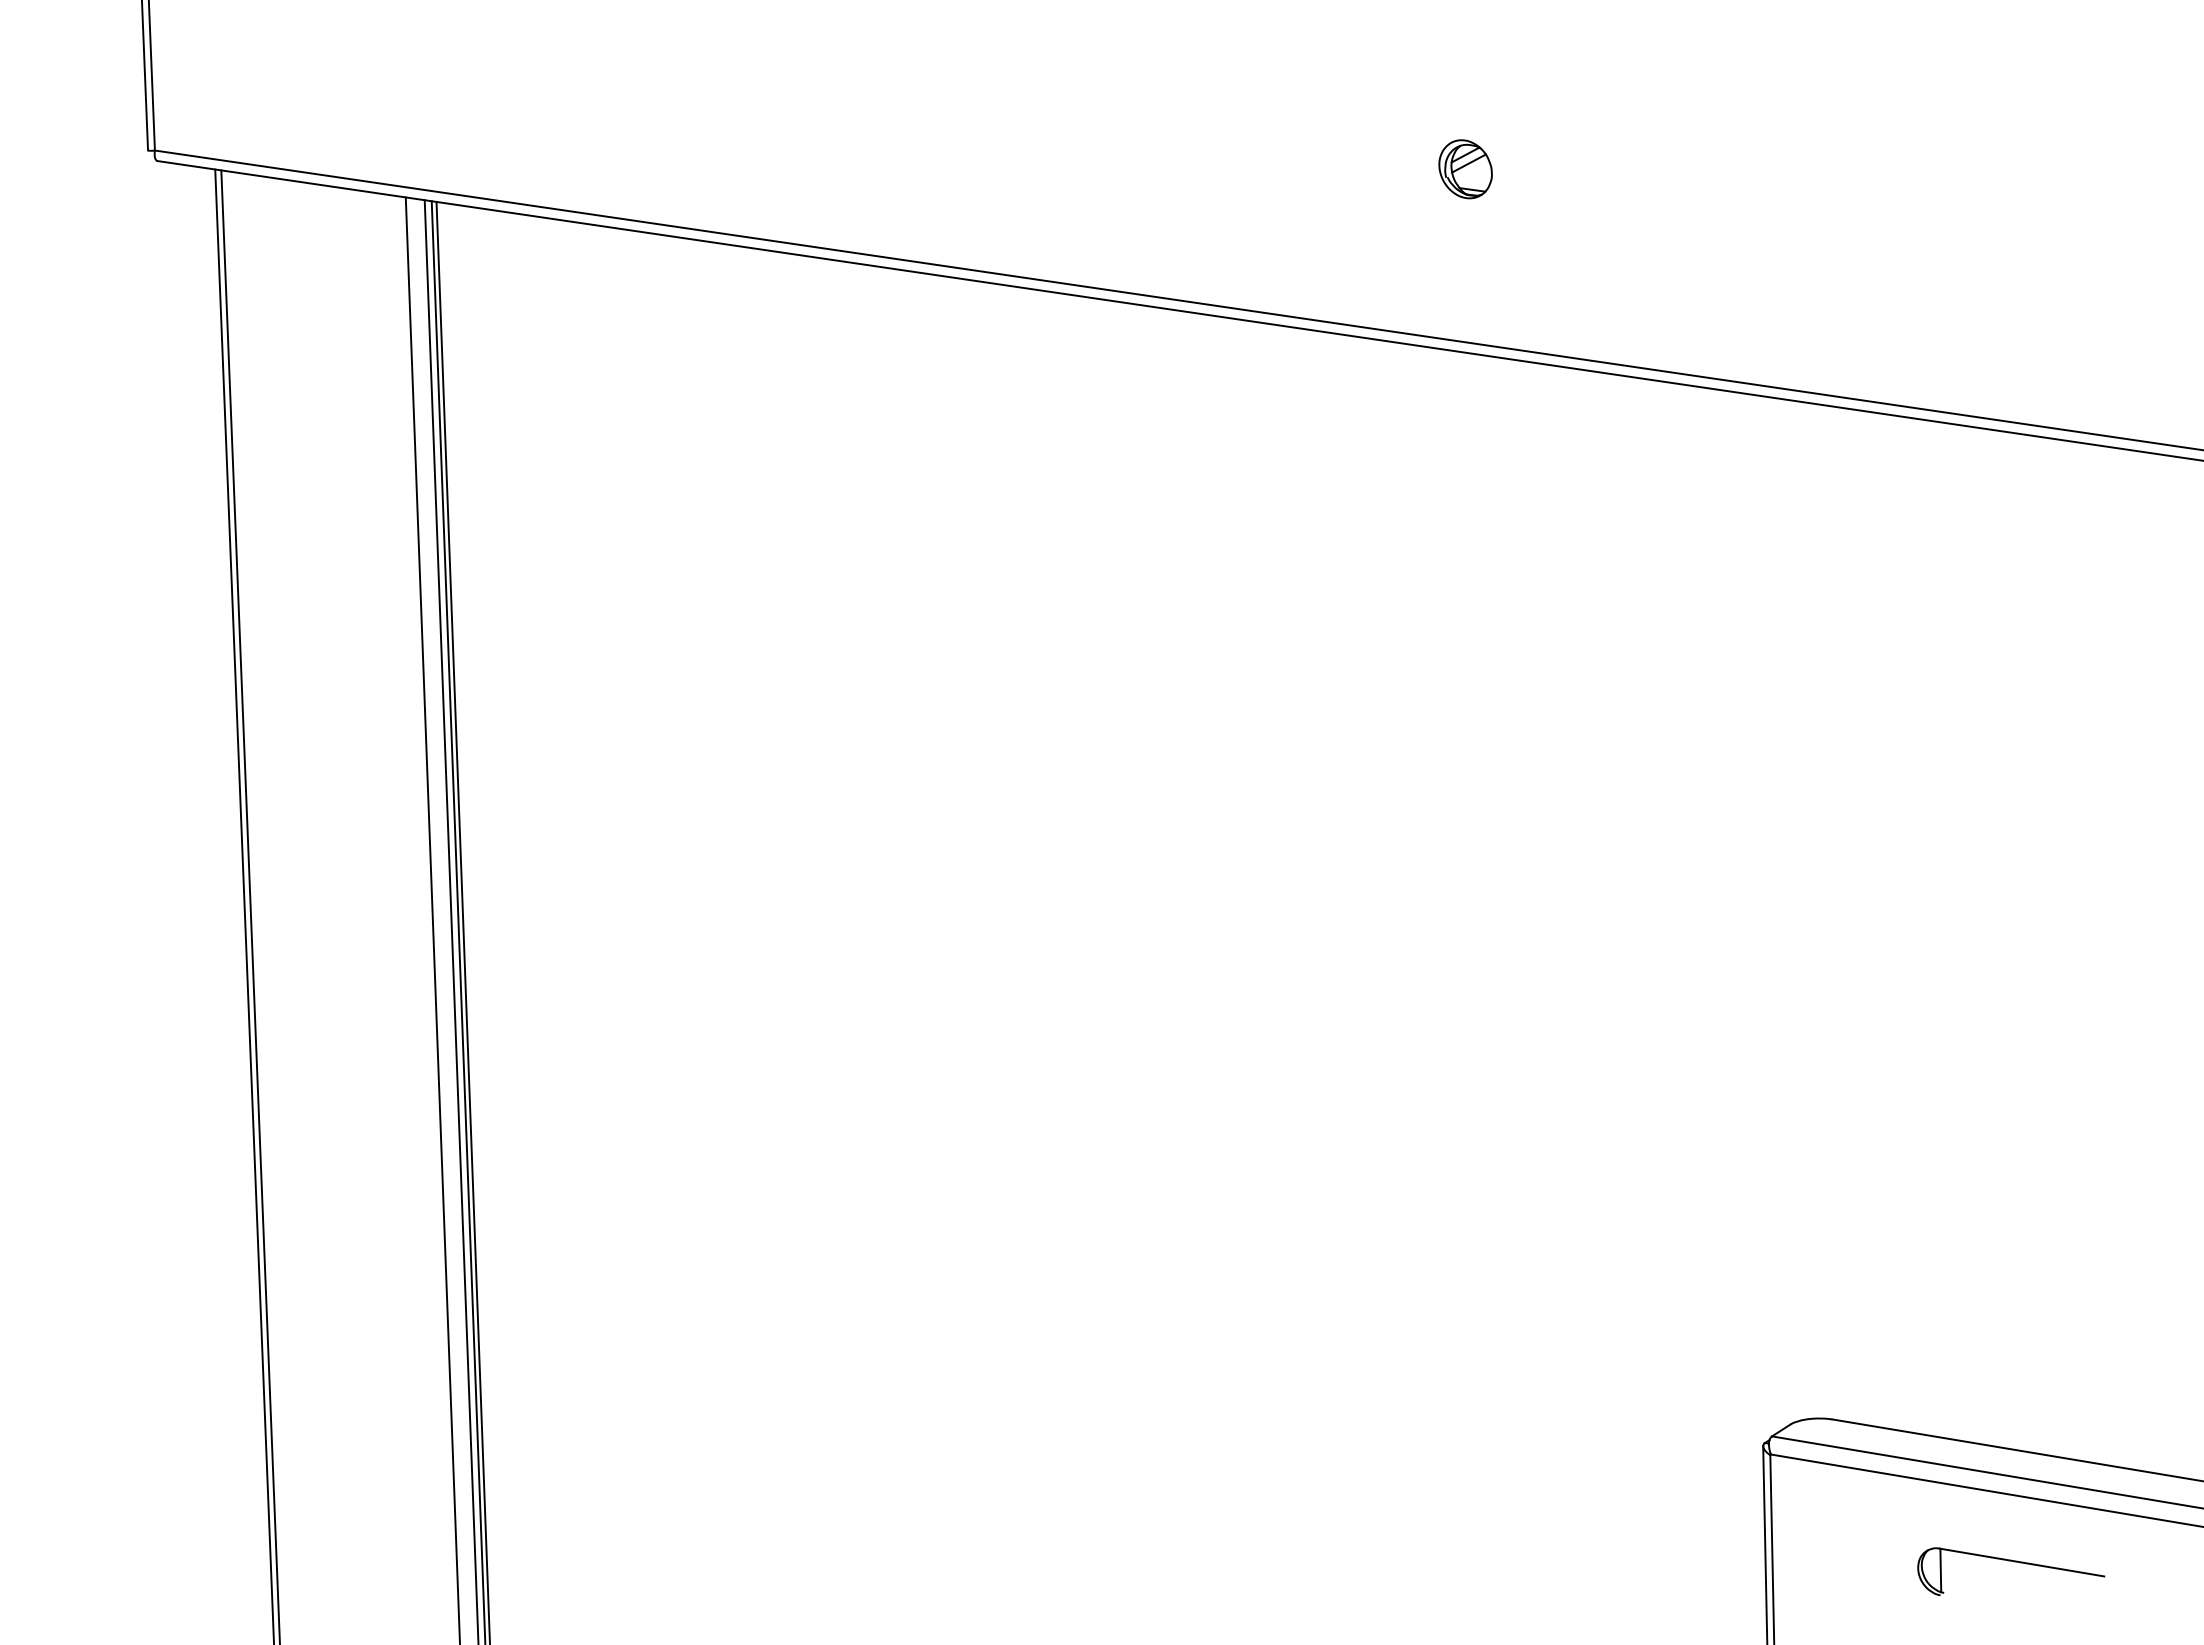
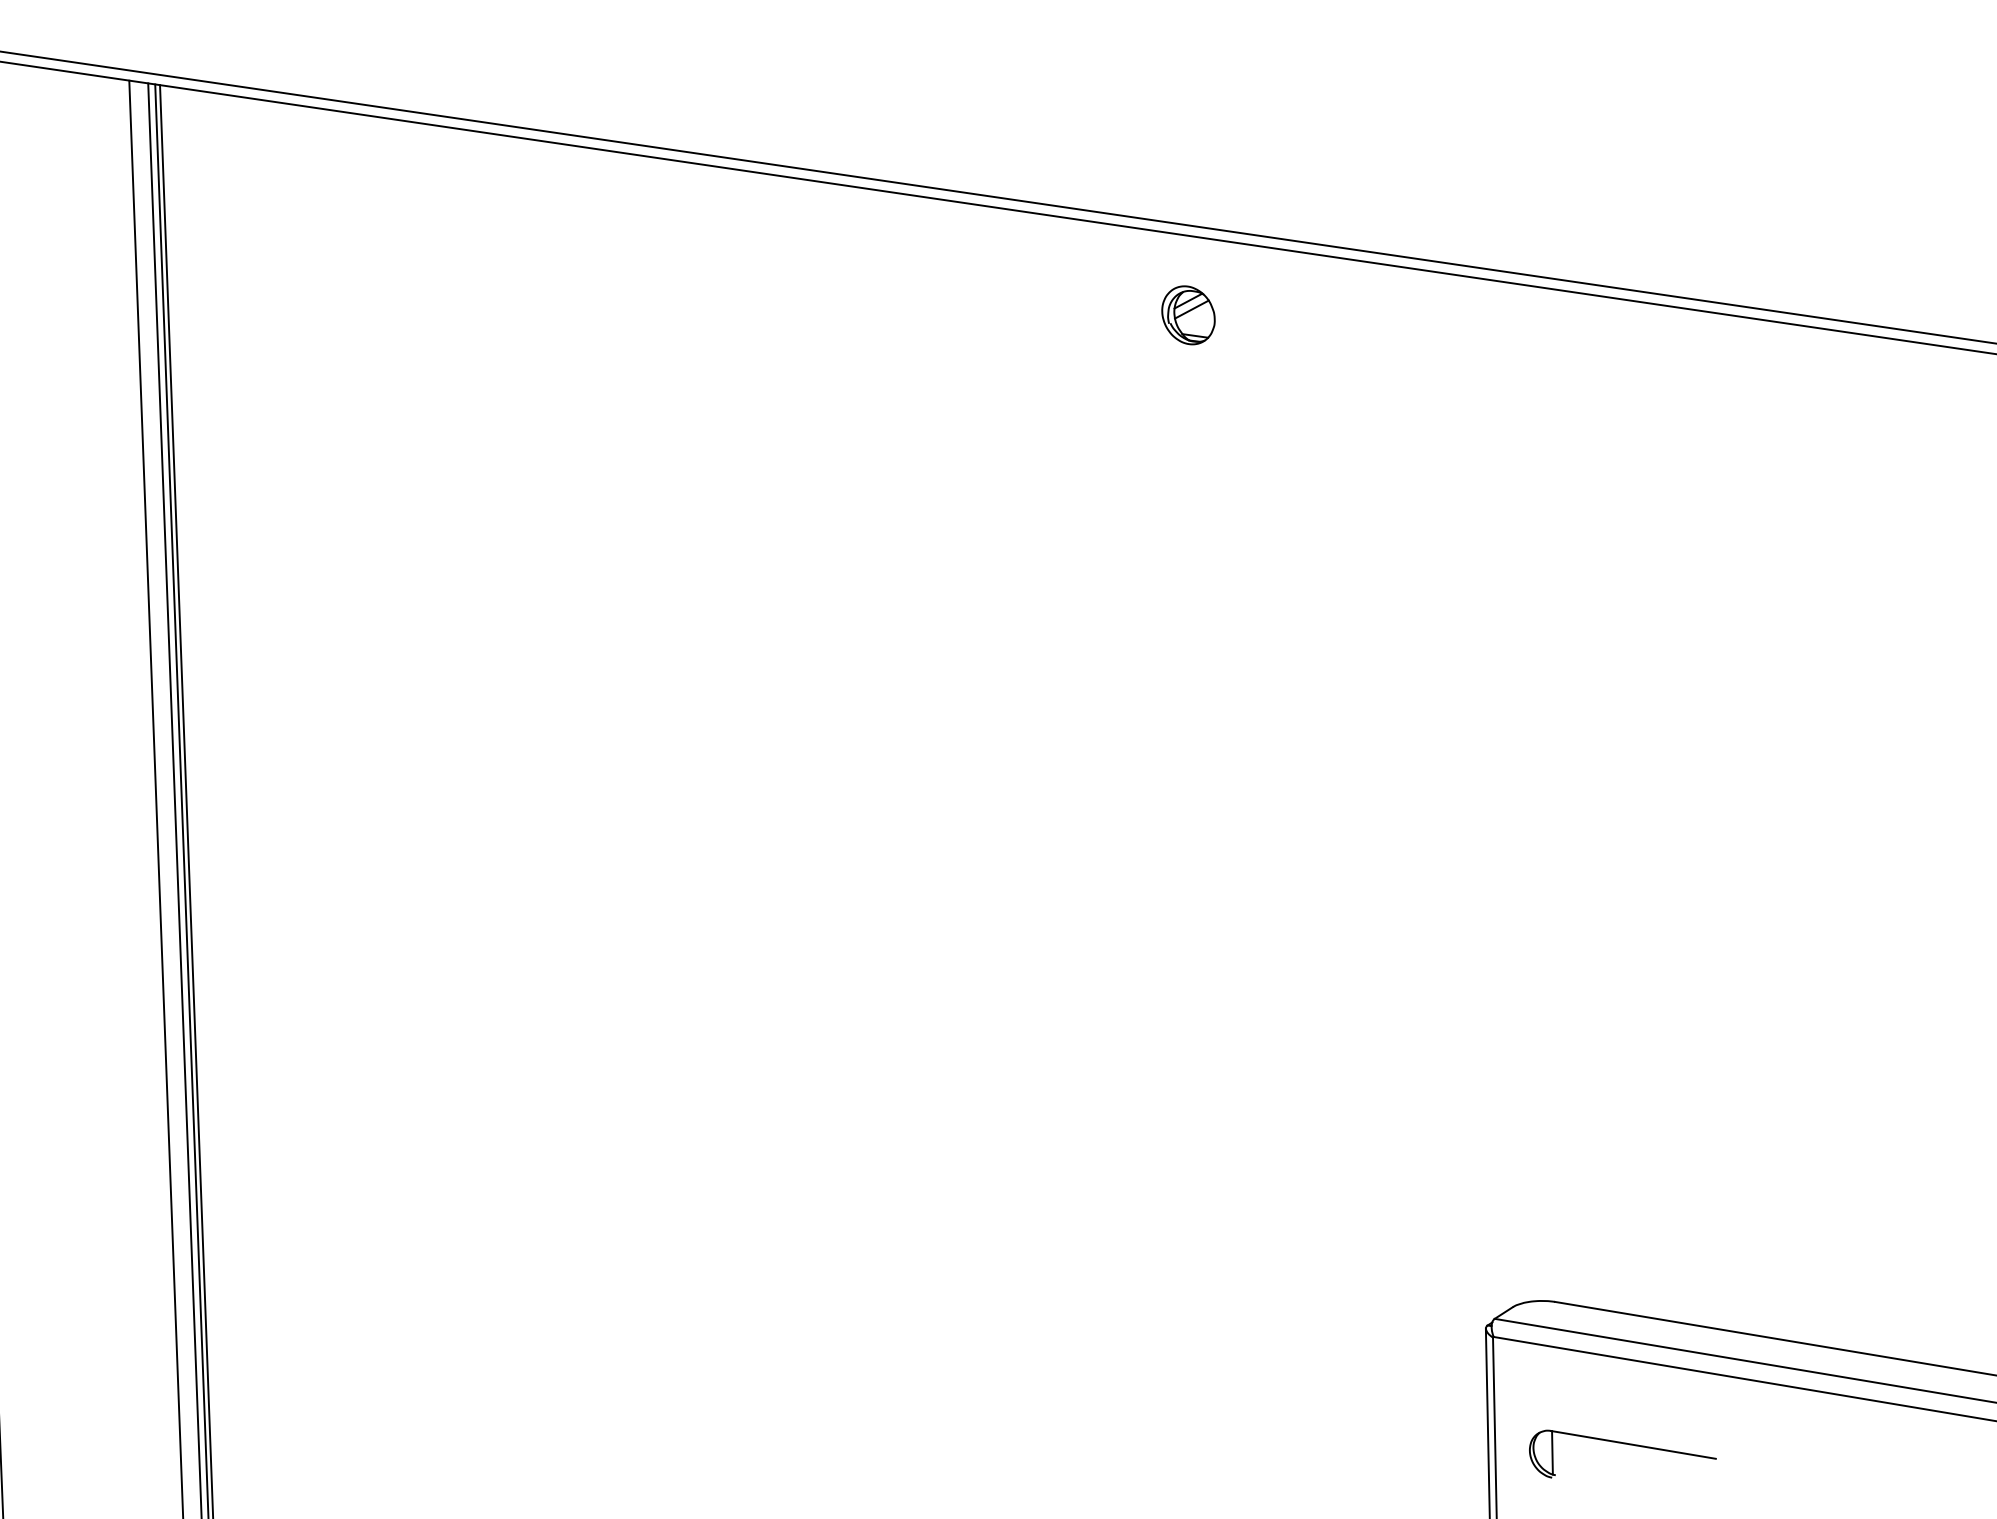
part: (1465, 169) -> (1188, 315), moved
part: (2014, 1562) -> (1626, 1444), moved

